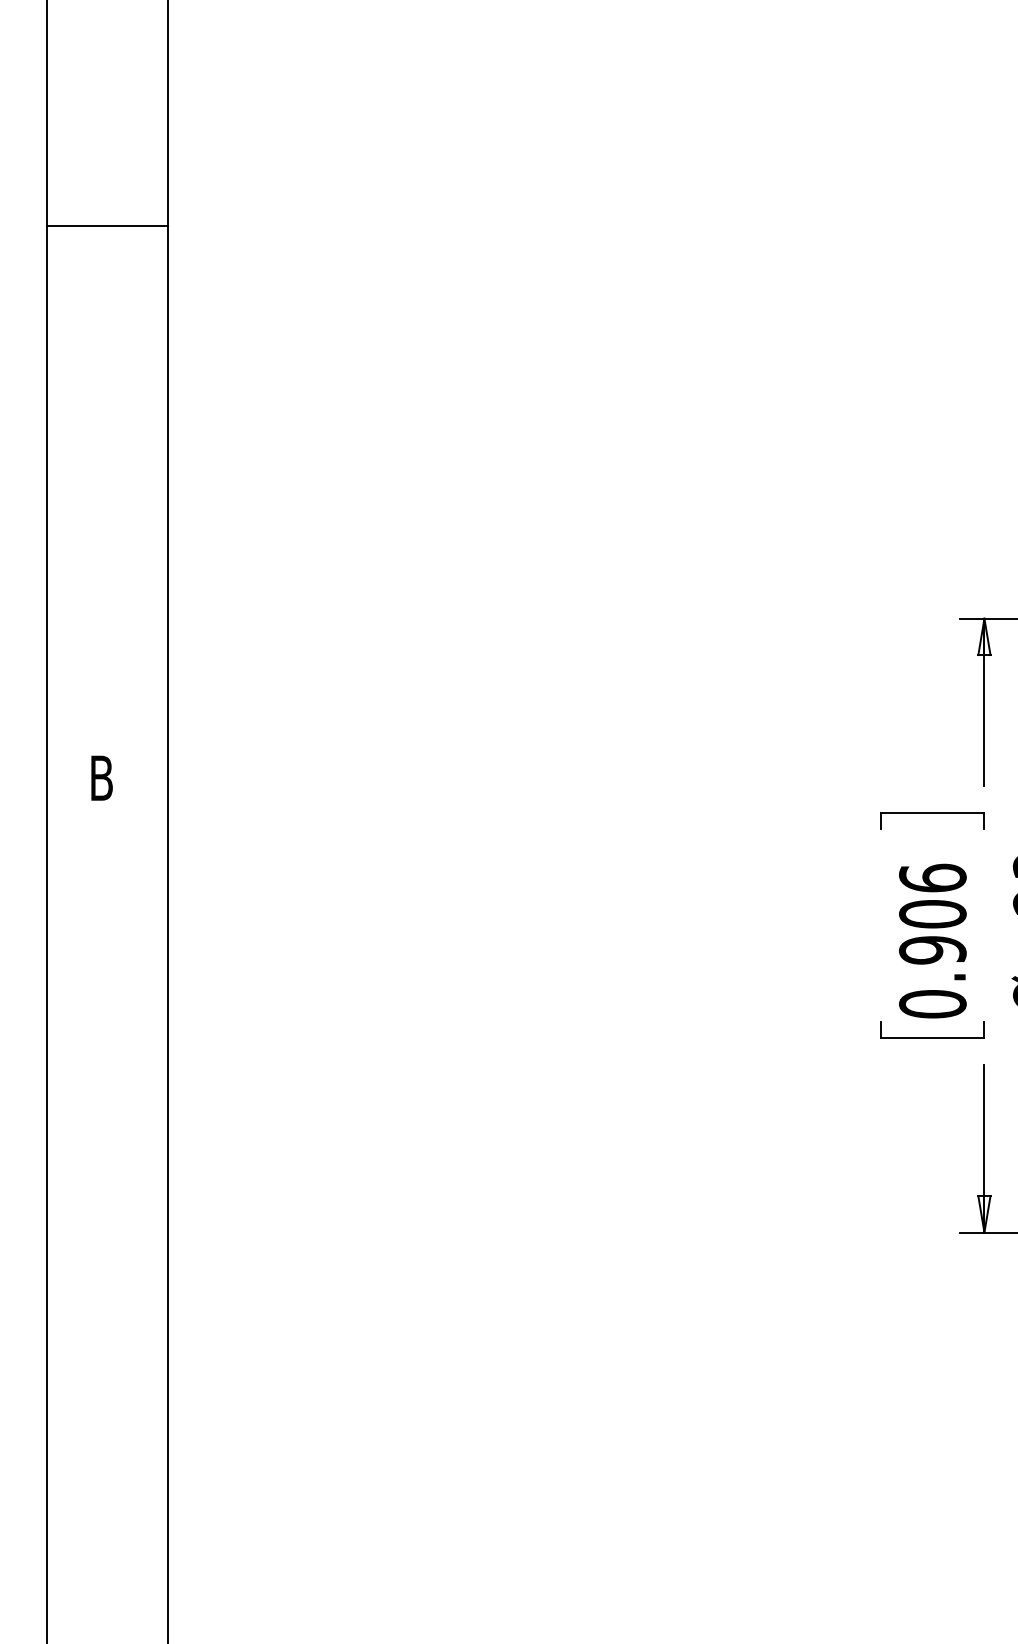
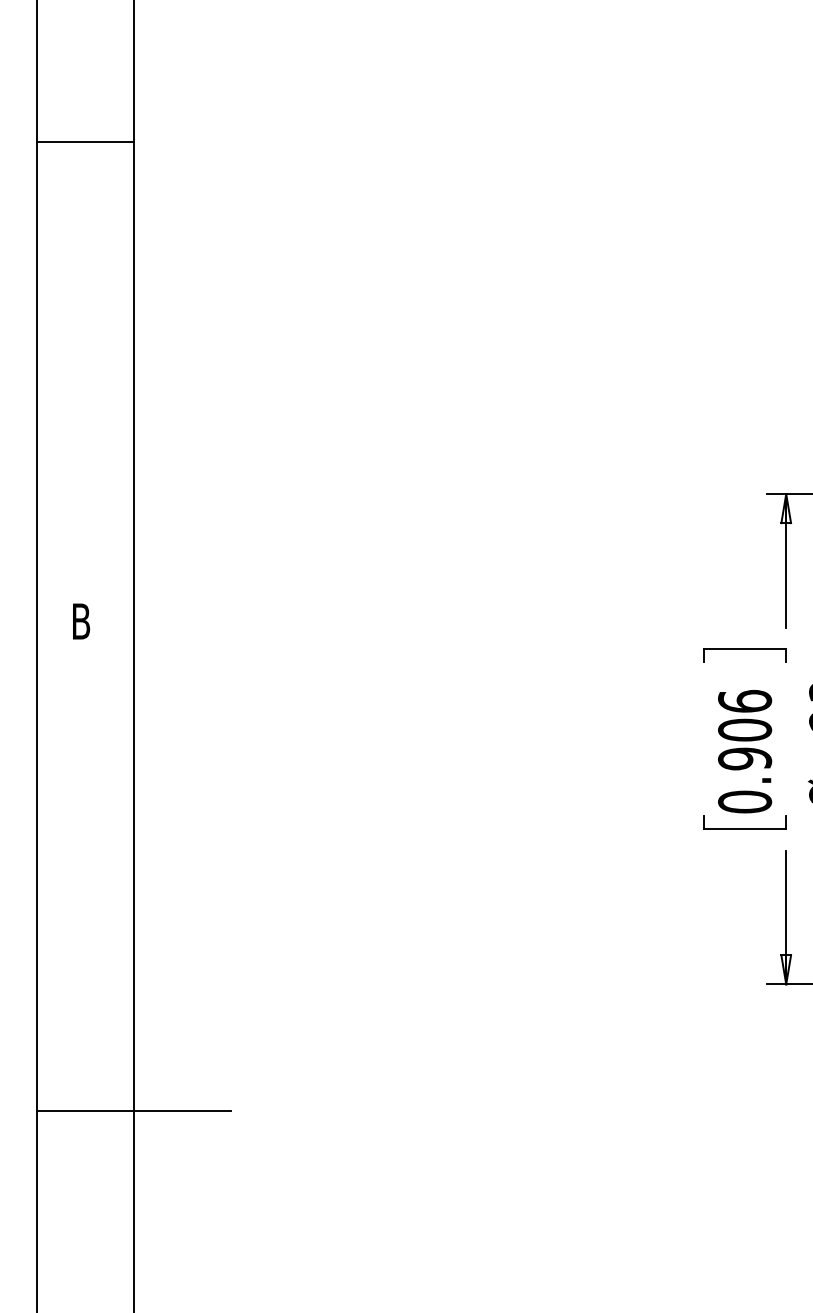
line: (107, 226) -> (85, 141), moved
line: (167, 1390) -> (133, 1110), added

